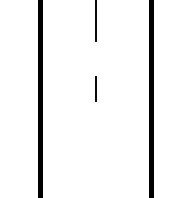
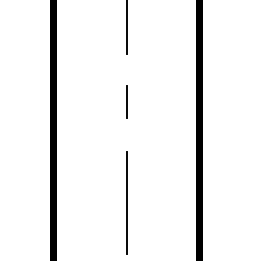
line: (96, 88) -> (126, 101), moved
line: (96, 153) -> (127, 202), added

